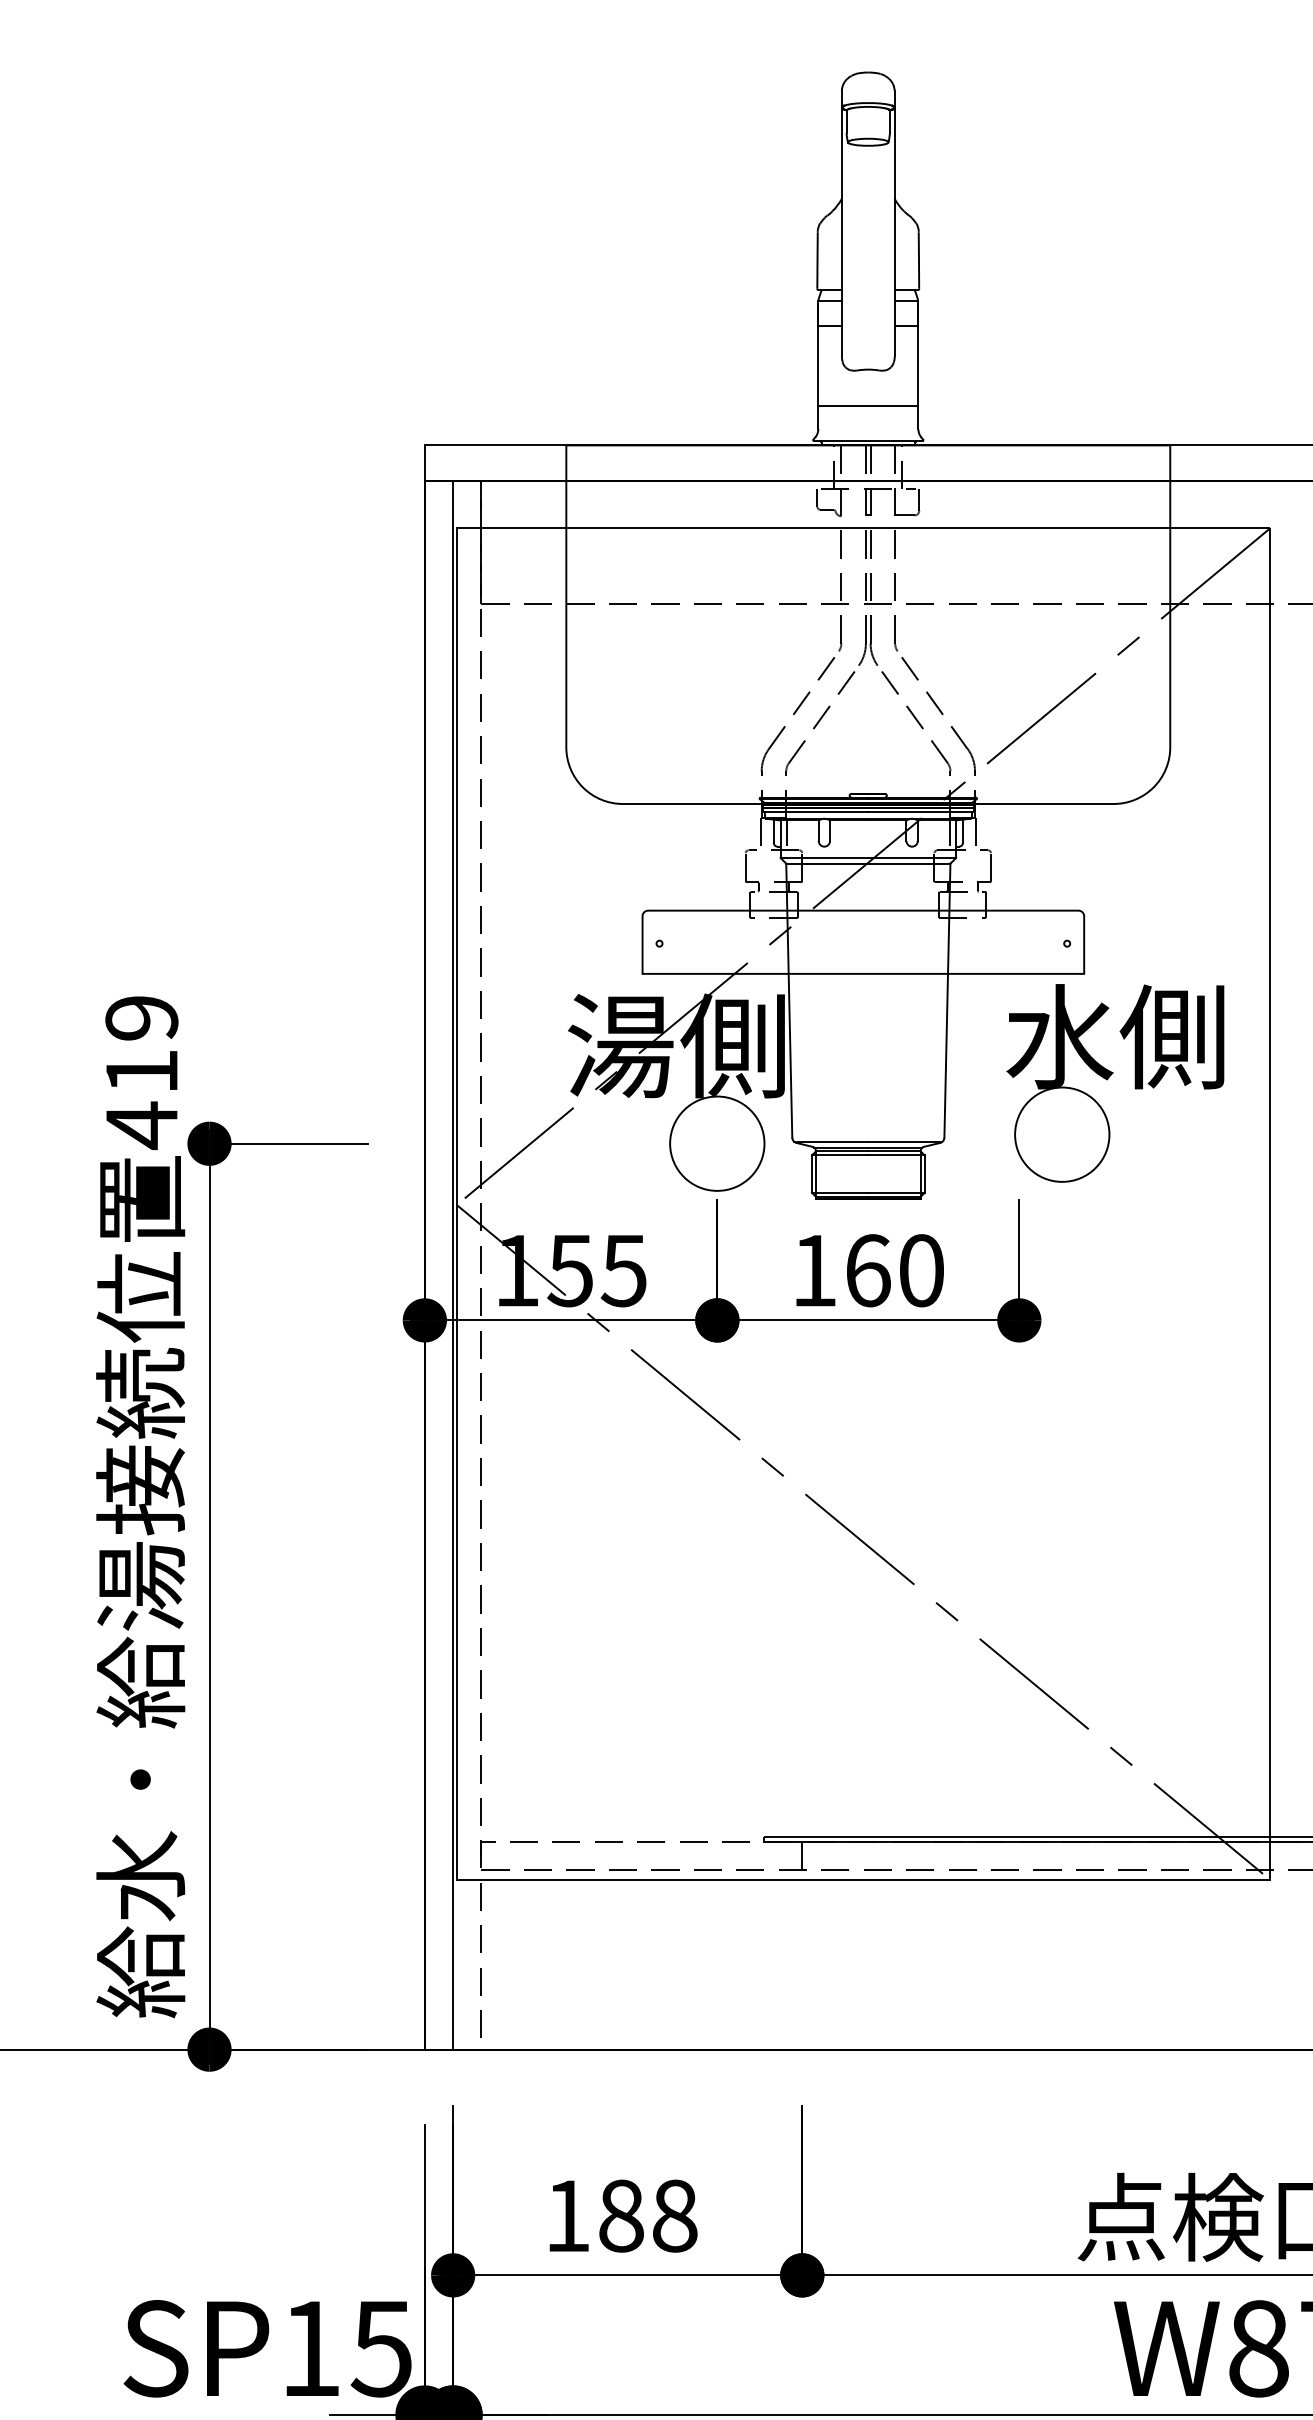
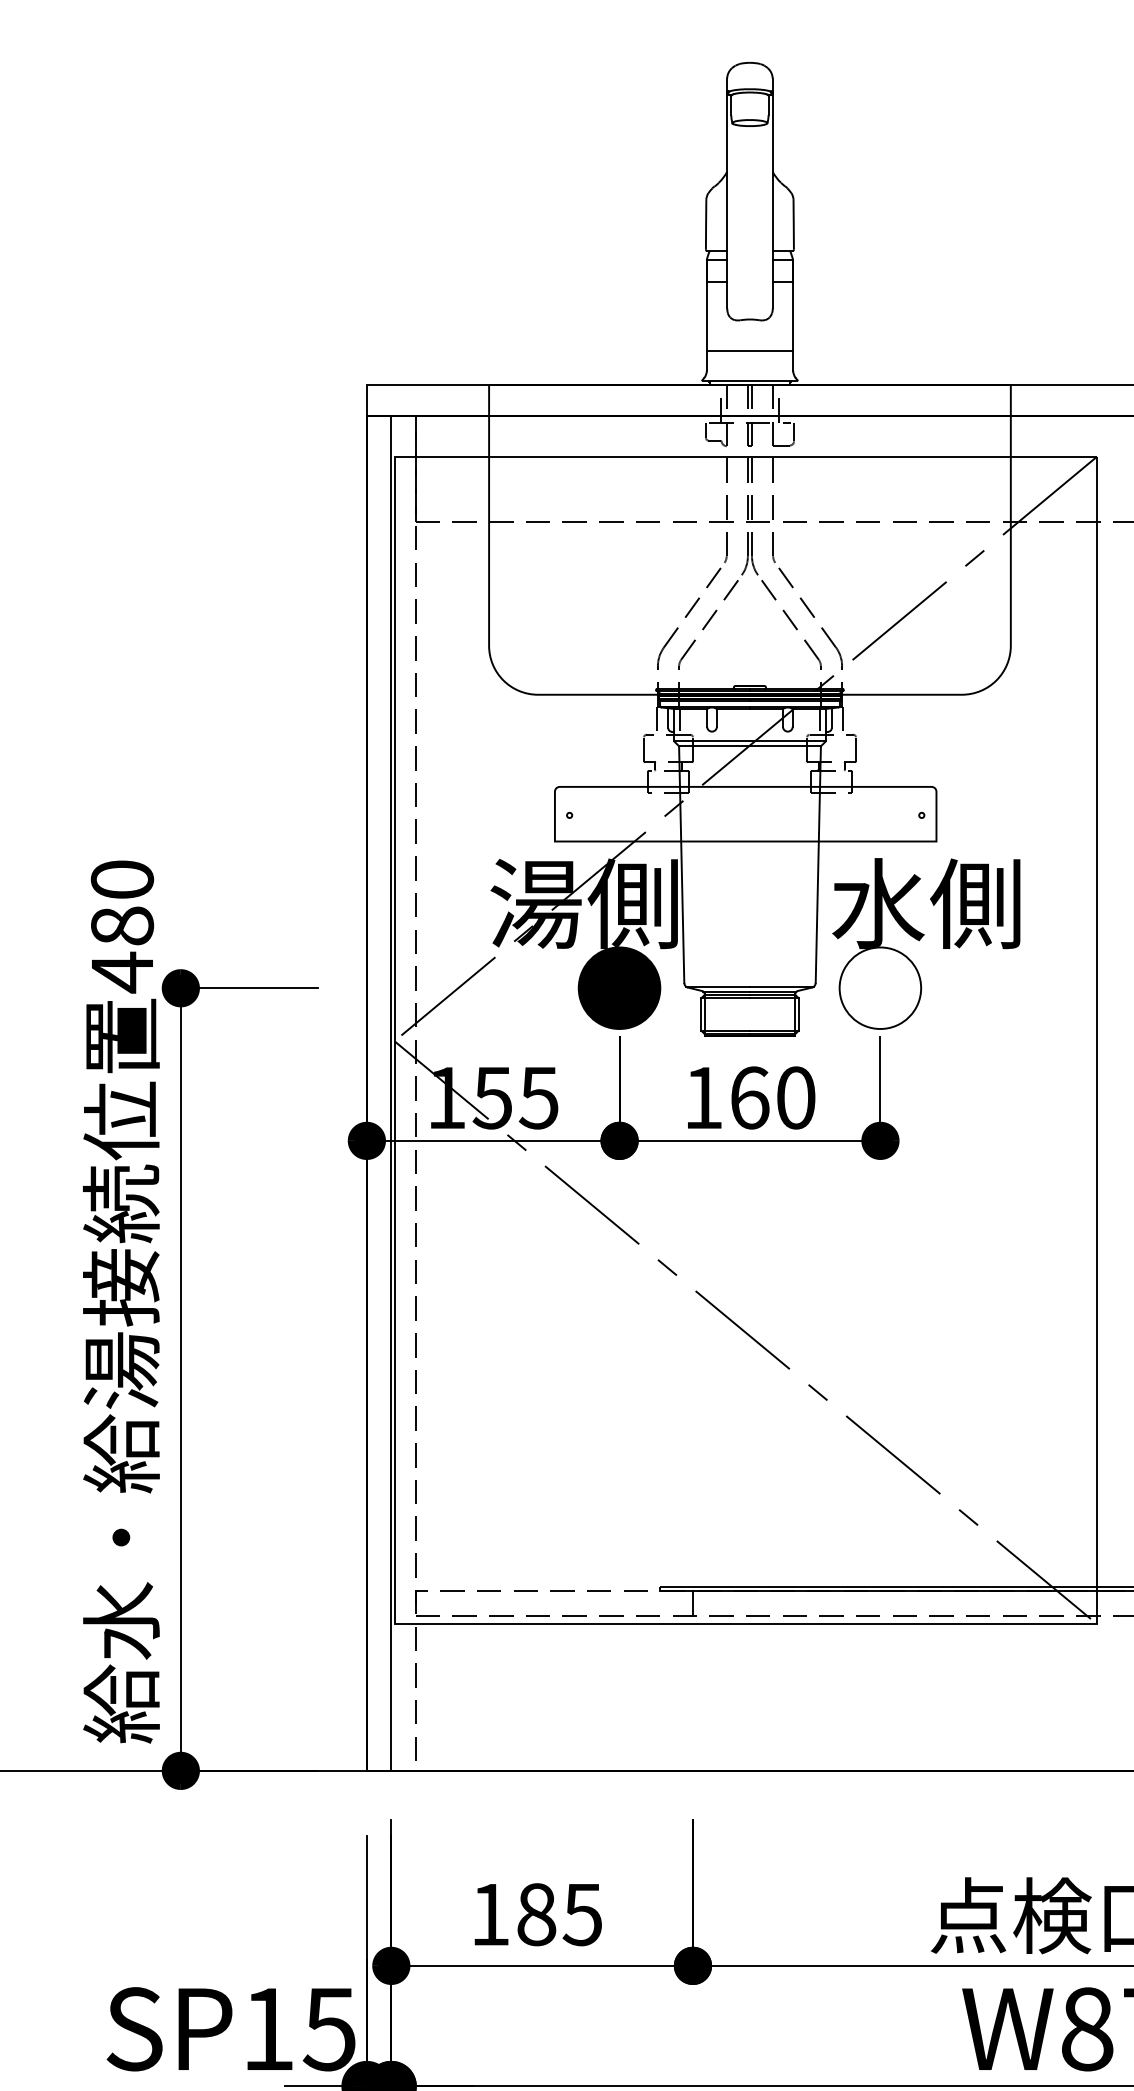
text: (141, 1044) -> (122, 902), 419 -> 480
part: (1108, 1079) -> (920, 940), moved
fill: (717, 1143) -> (619, 988), added
text: (674, 2215) -> (582, 1914), 188 -> 185

